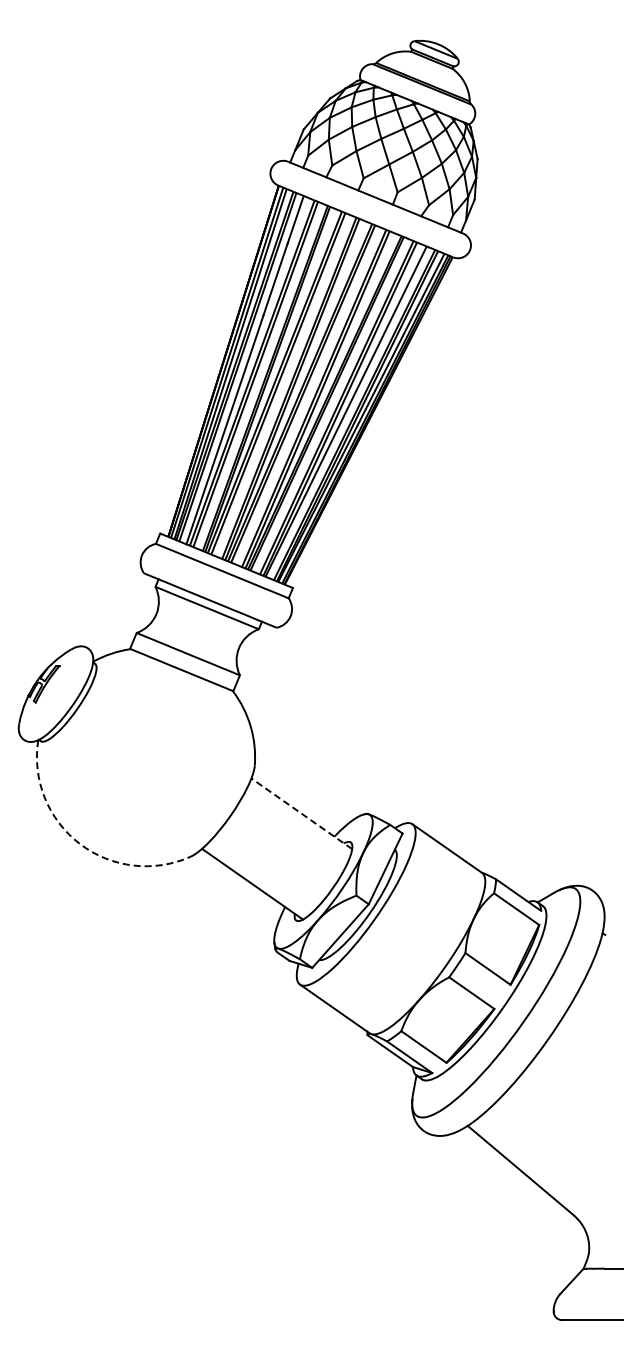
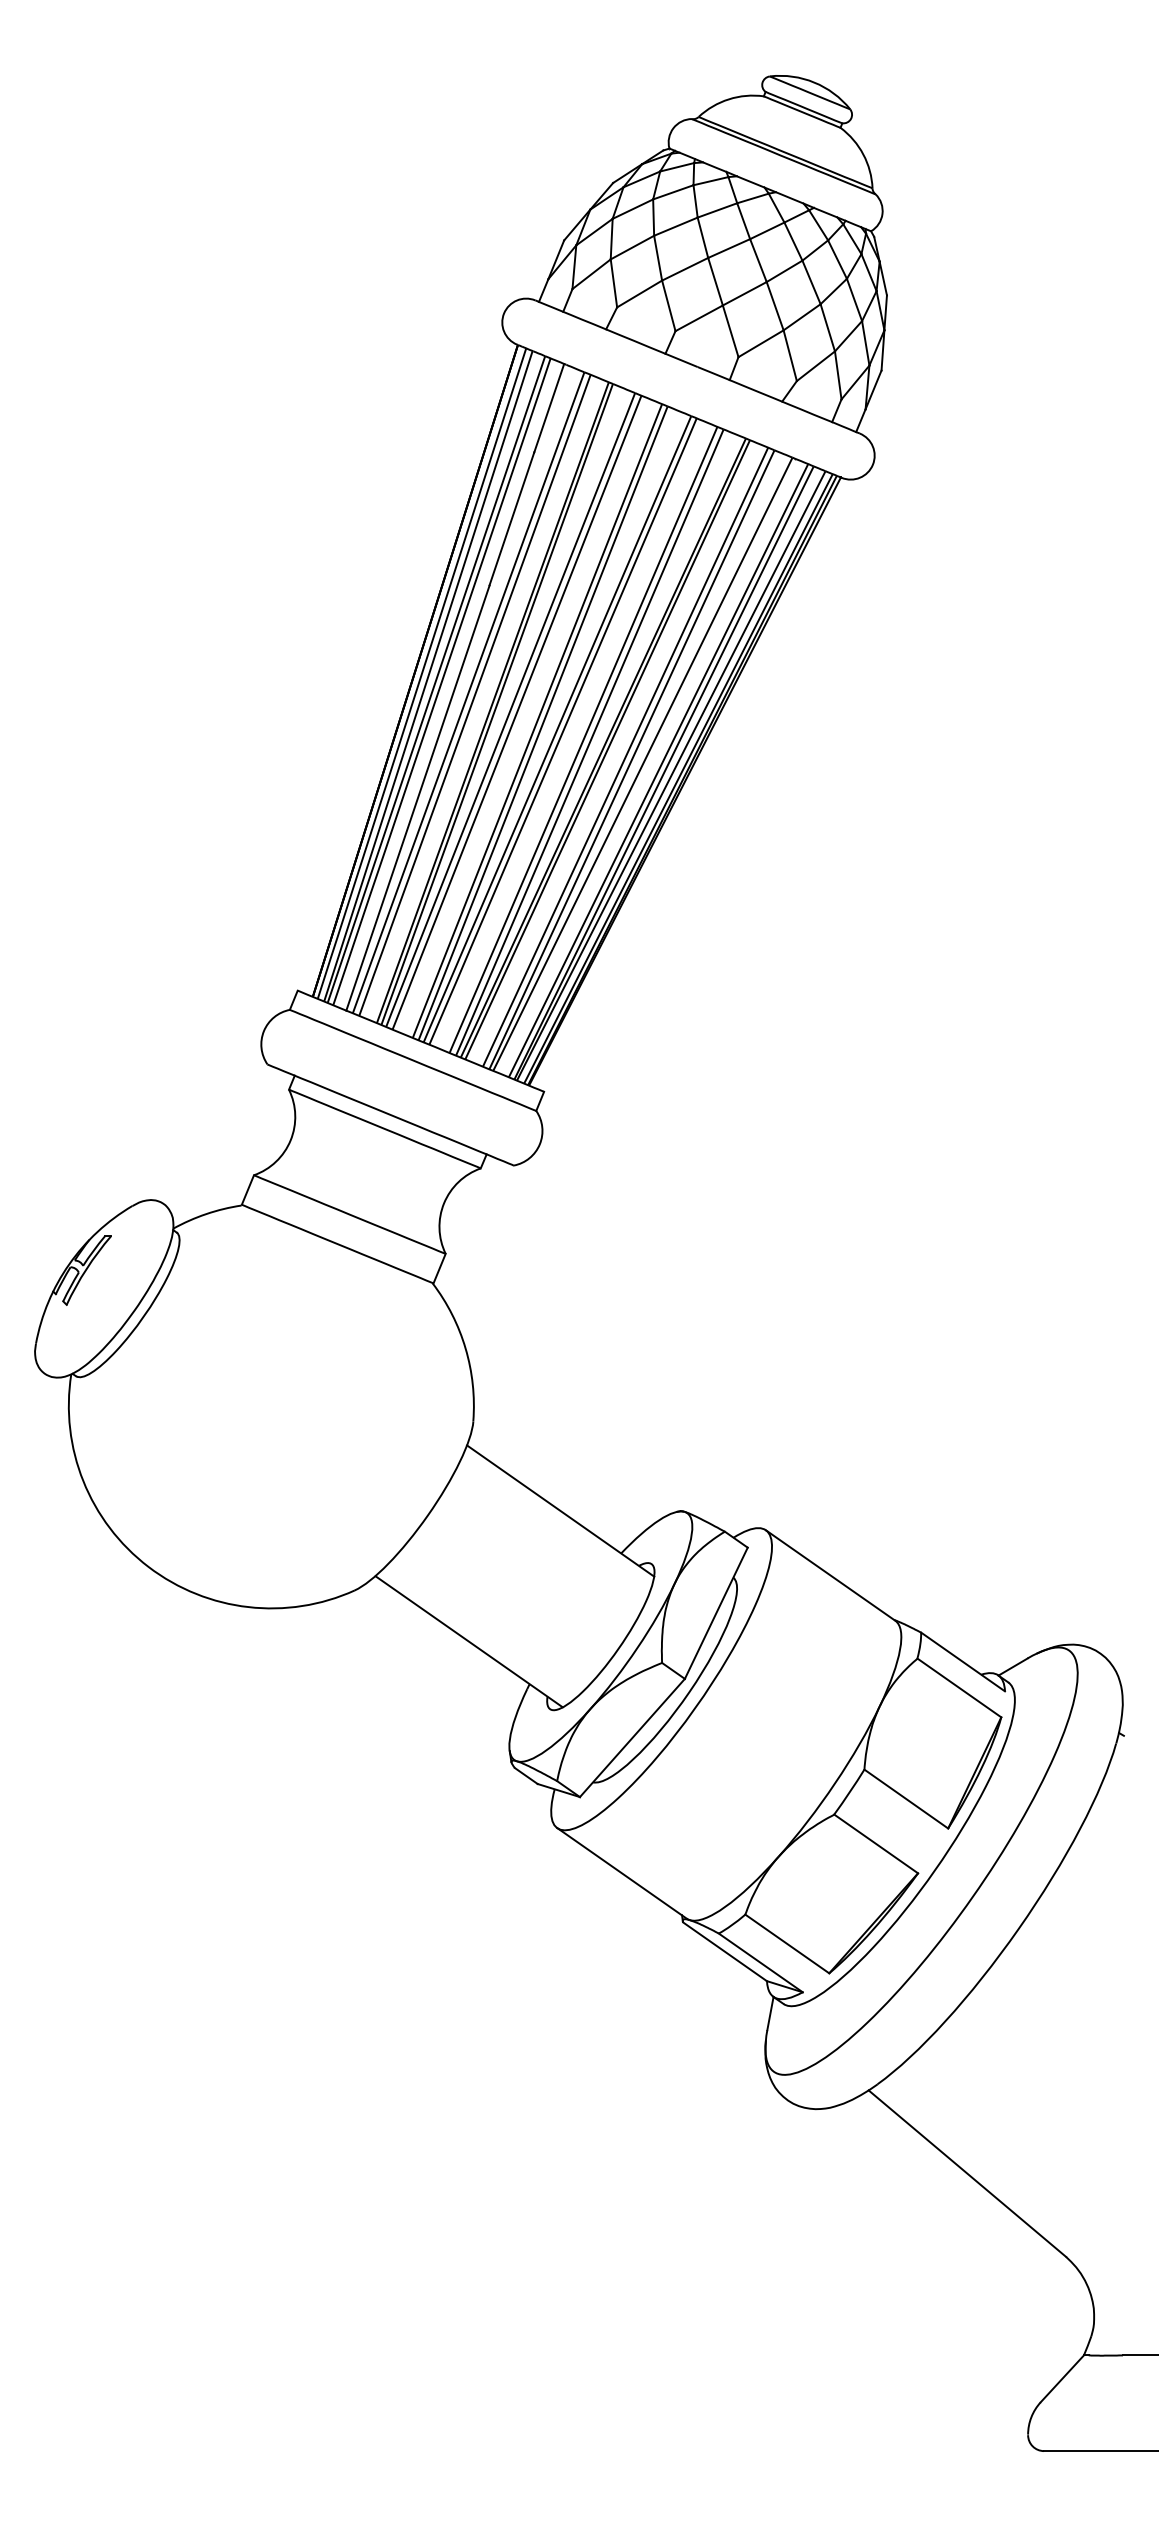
line: (301, 813) -> (560, 1510), dashed -> solid
arc: (79, 843) -> (147, 1566), dashed -> solid

